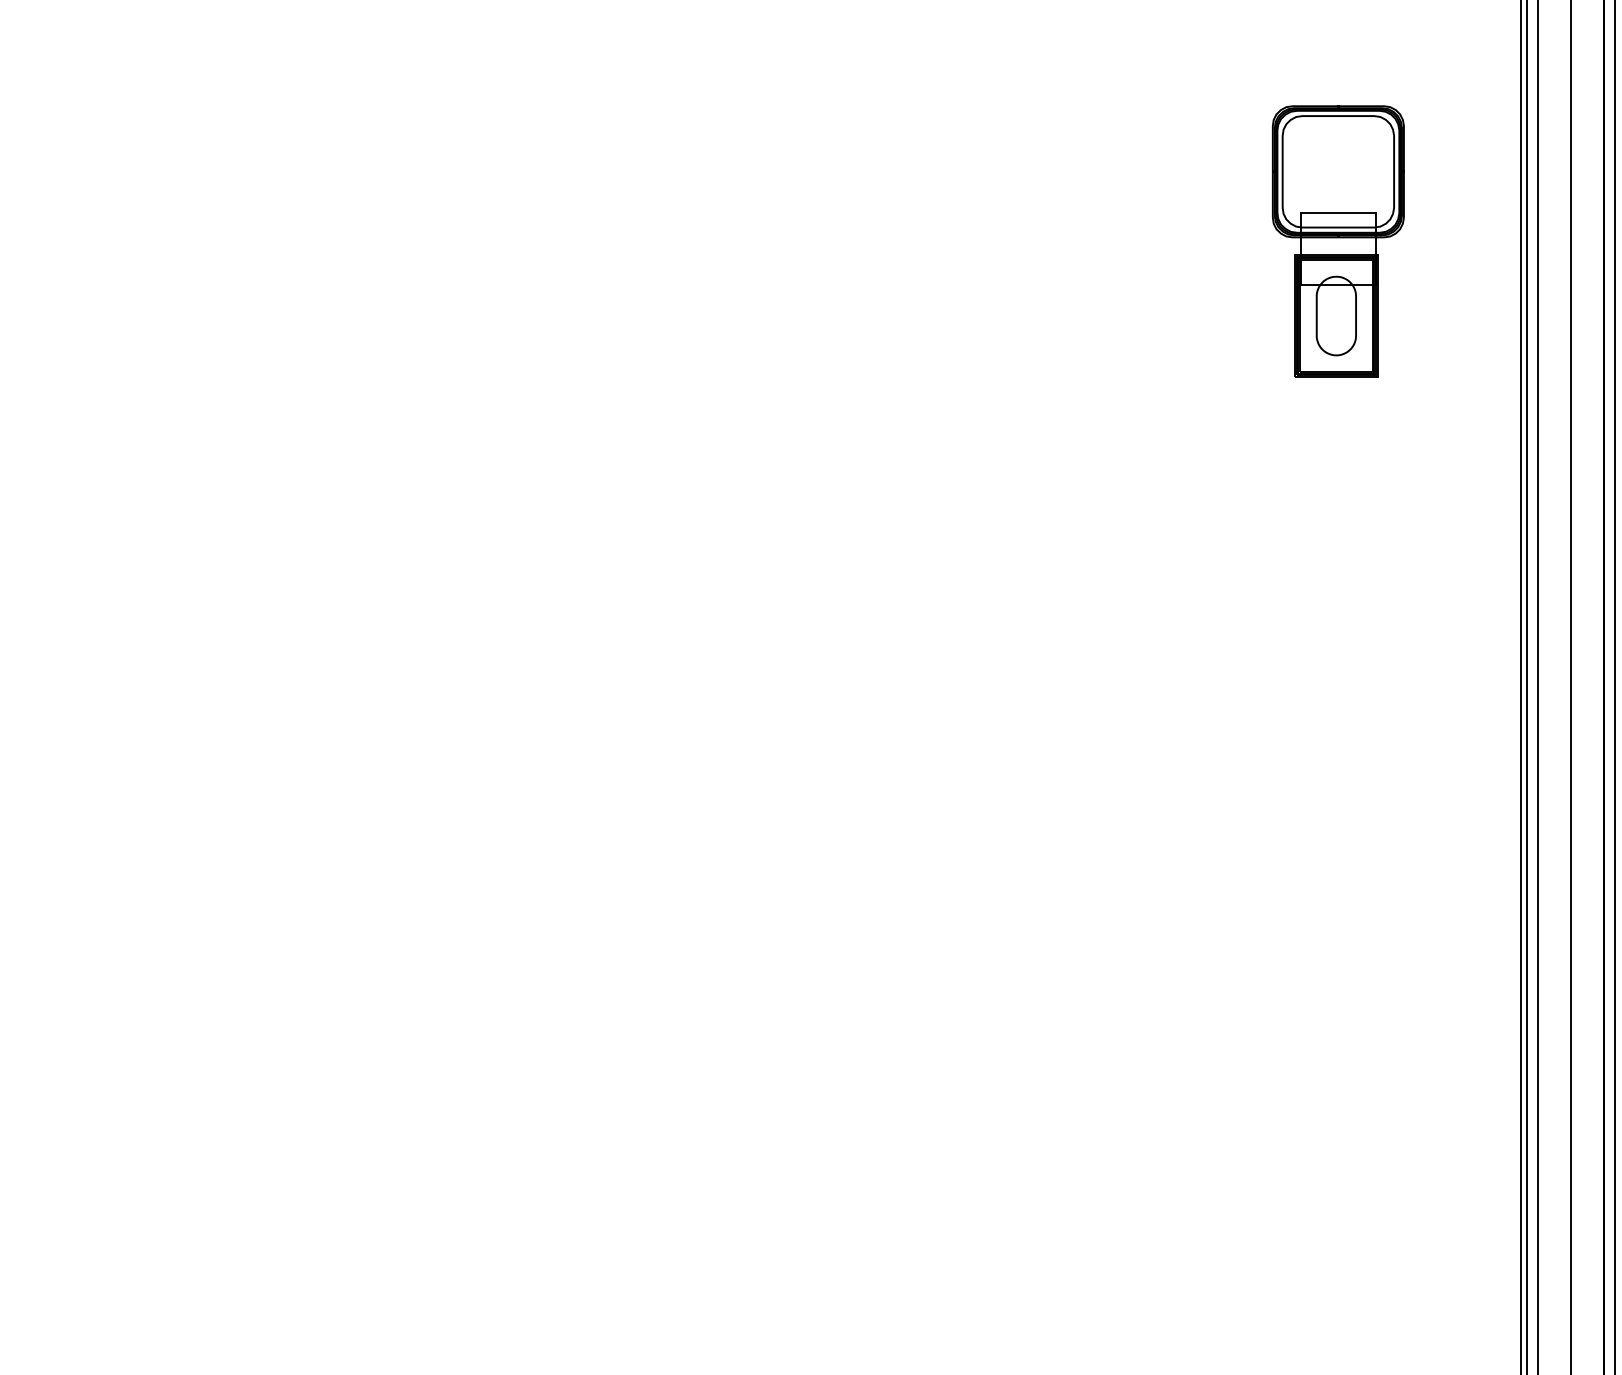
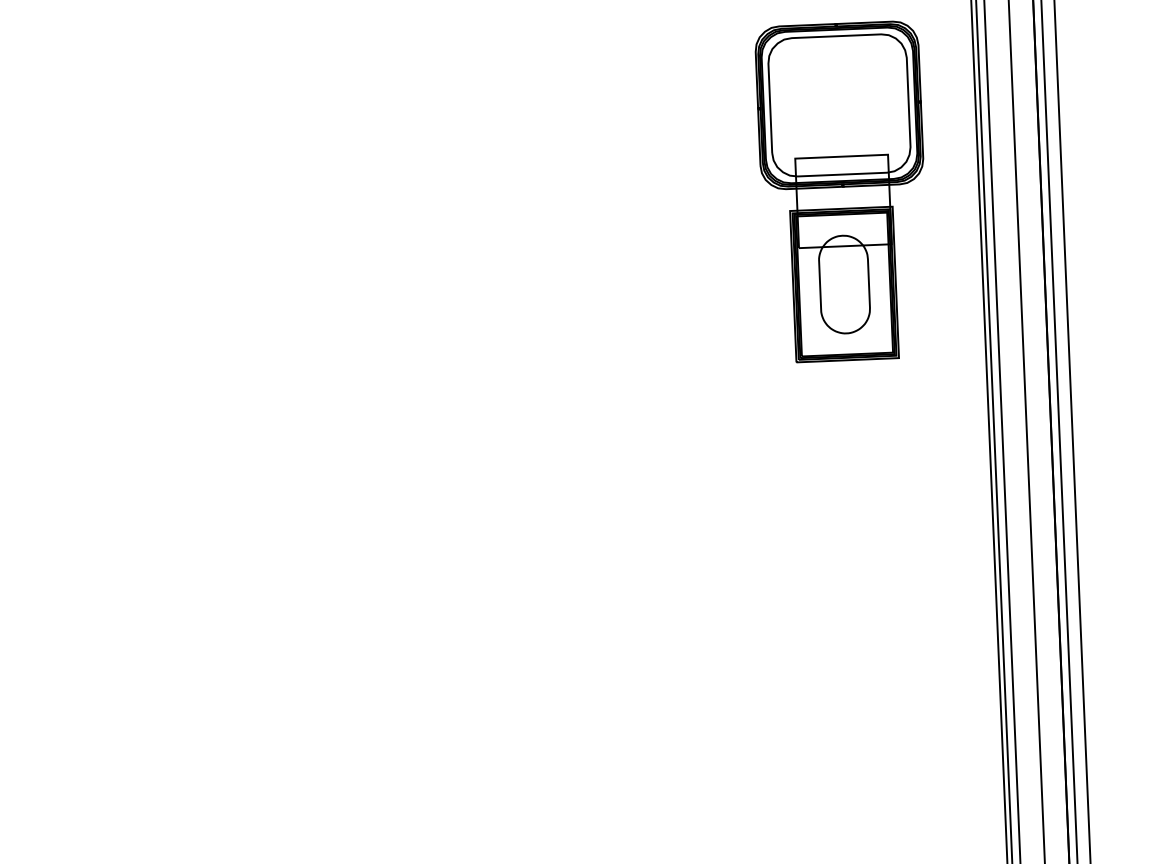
part: (1338, 241) -> (843, 191), size x1.67

